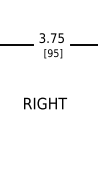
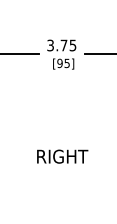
text: (45, 103) -> (62, 156), moved

